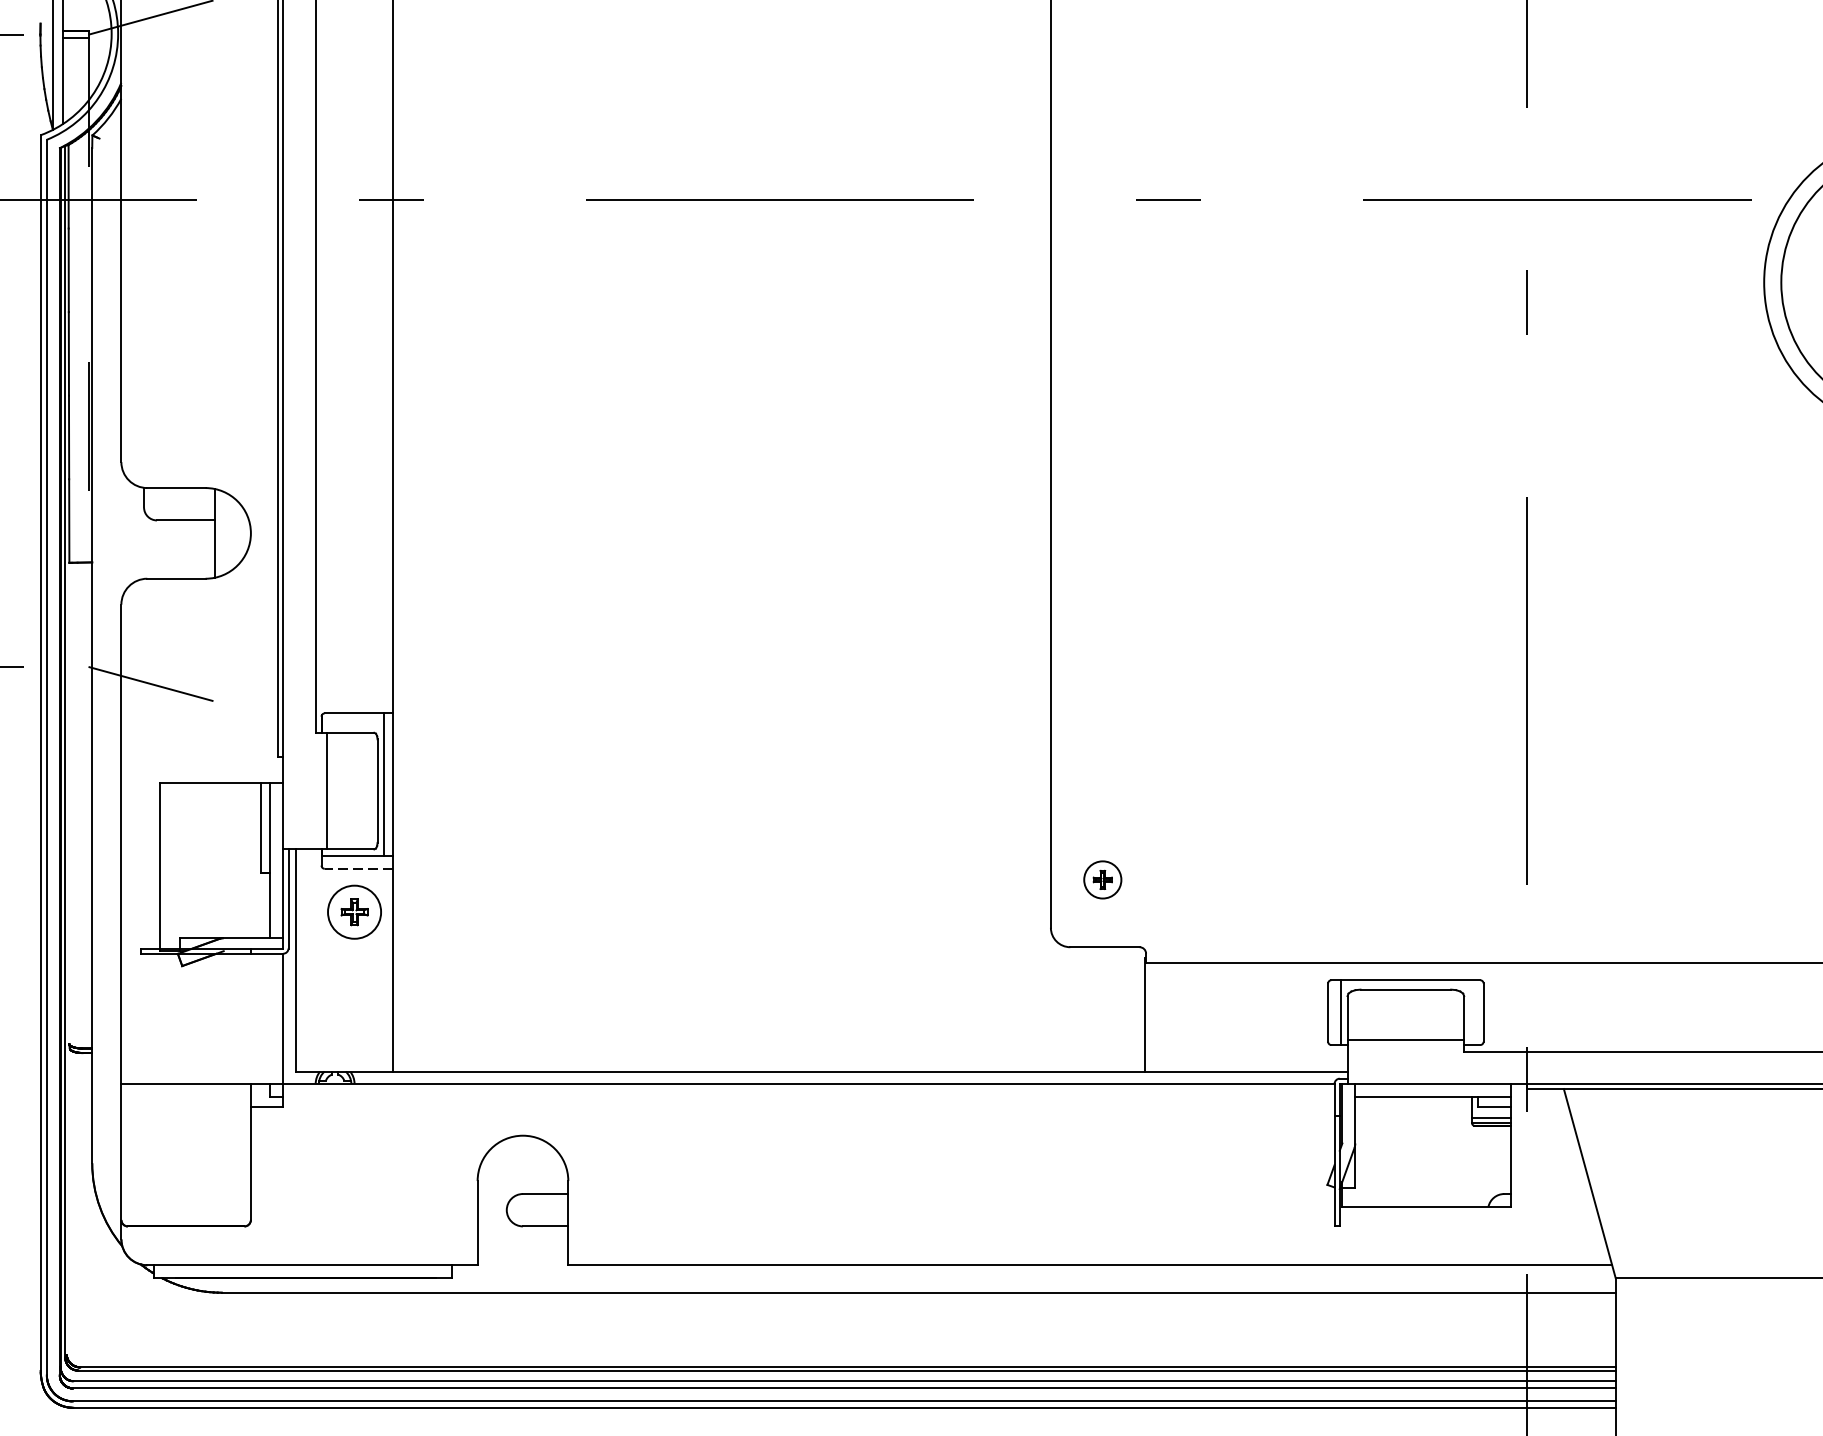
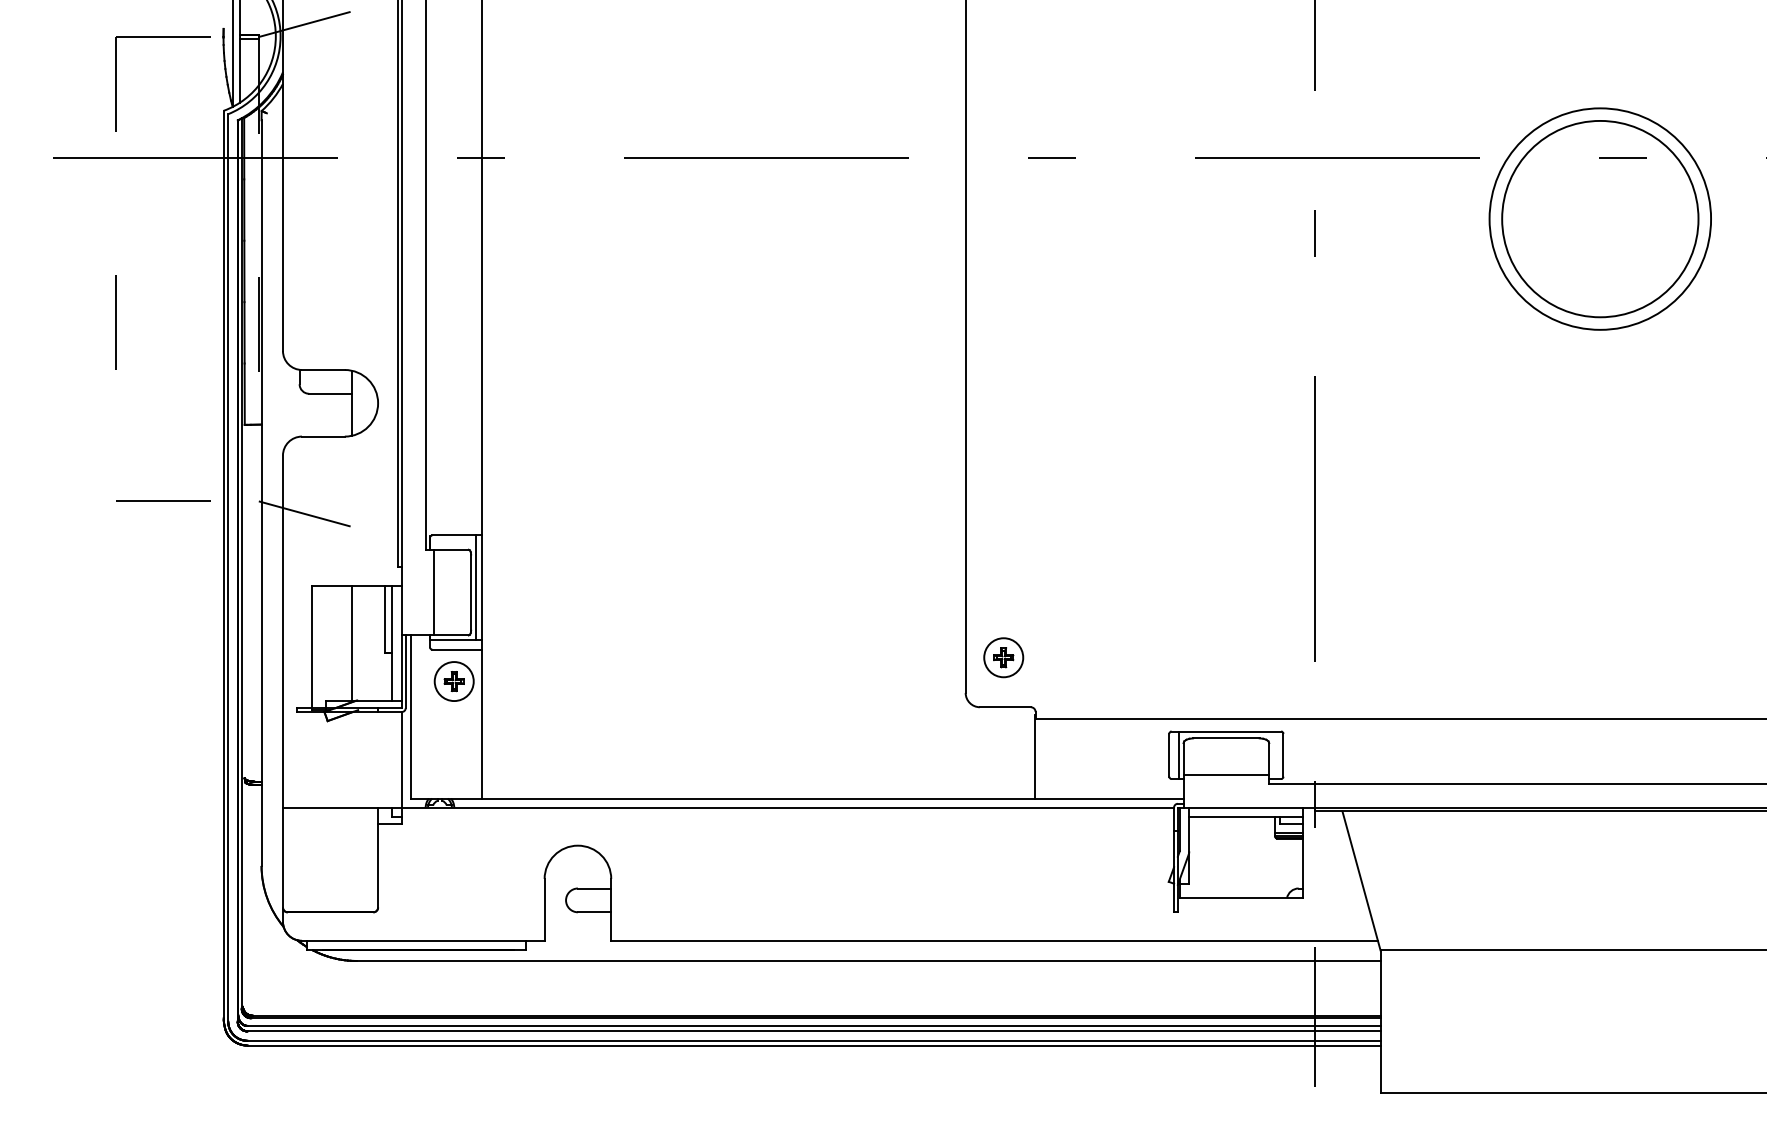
line: (214, 860) -> (351, 643), added
line: (359, 868) -> (457, 649), dashed -> solid
part: (1102, 879) -> (1003, 657), size x1.43

